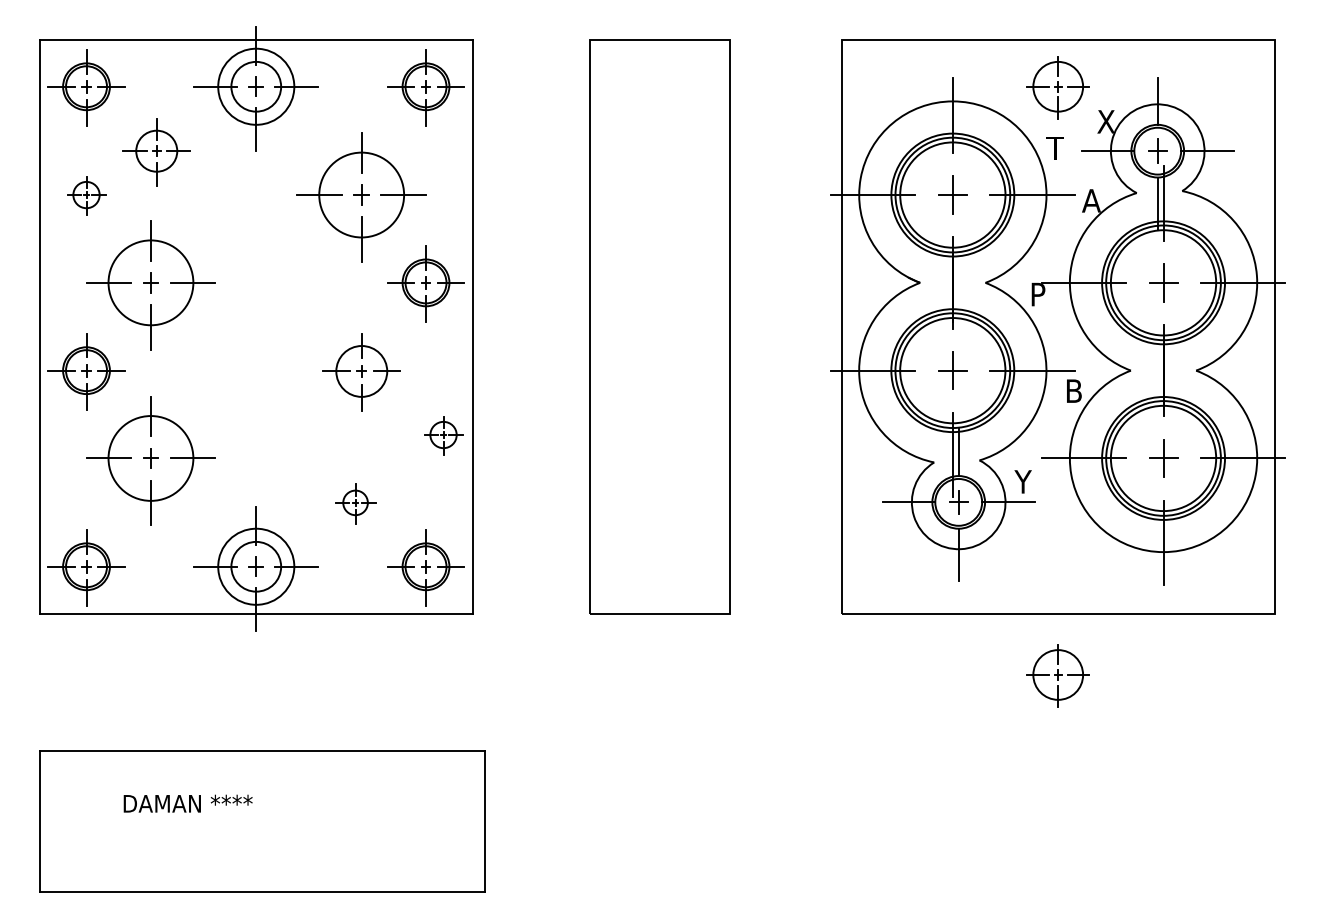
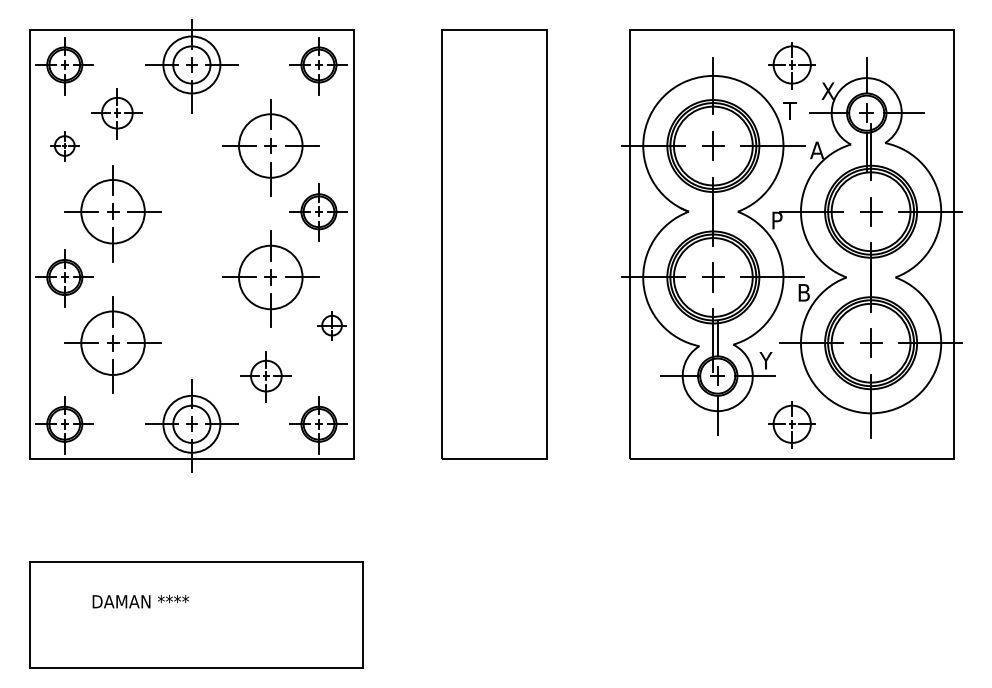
part: (361, 372) -> (270, 278), size x1.67
part: (354, 502) -> (265, 376), size x1.67
part: (1057, 675) -> (791, 424), moved

